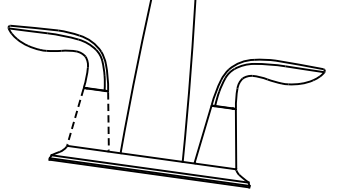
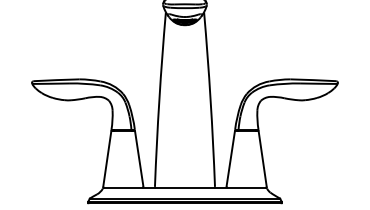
line: (75, 117) -> (107, 159), dashed -> solid
line: (108, 121) -> (139, 159), dashed -> solid

